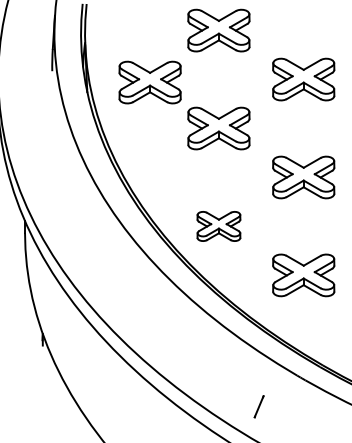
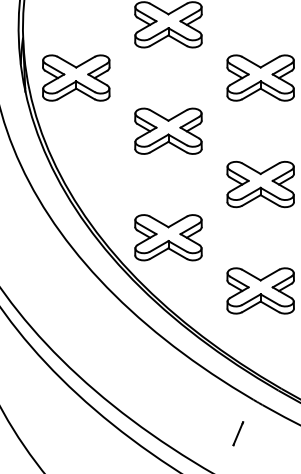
part: (149, 82) -> (75, 77), moved
part: (218, 226) -> (168, 237), size x1.43
line: (258, 406) -> (237, 433), moved

